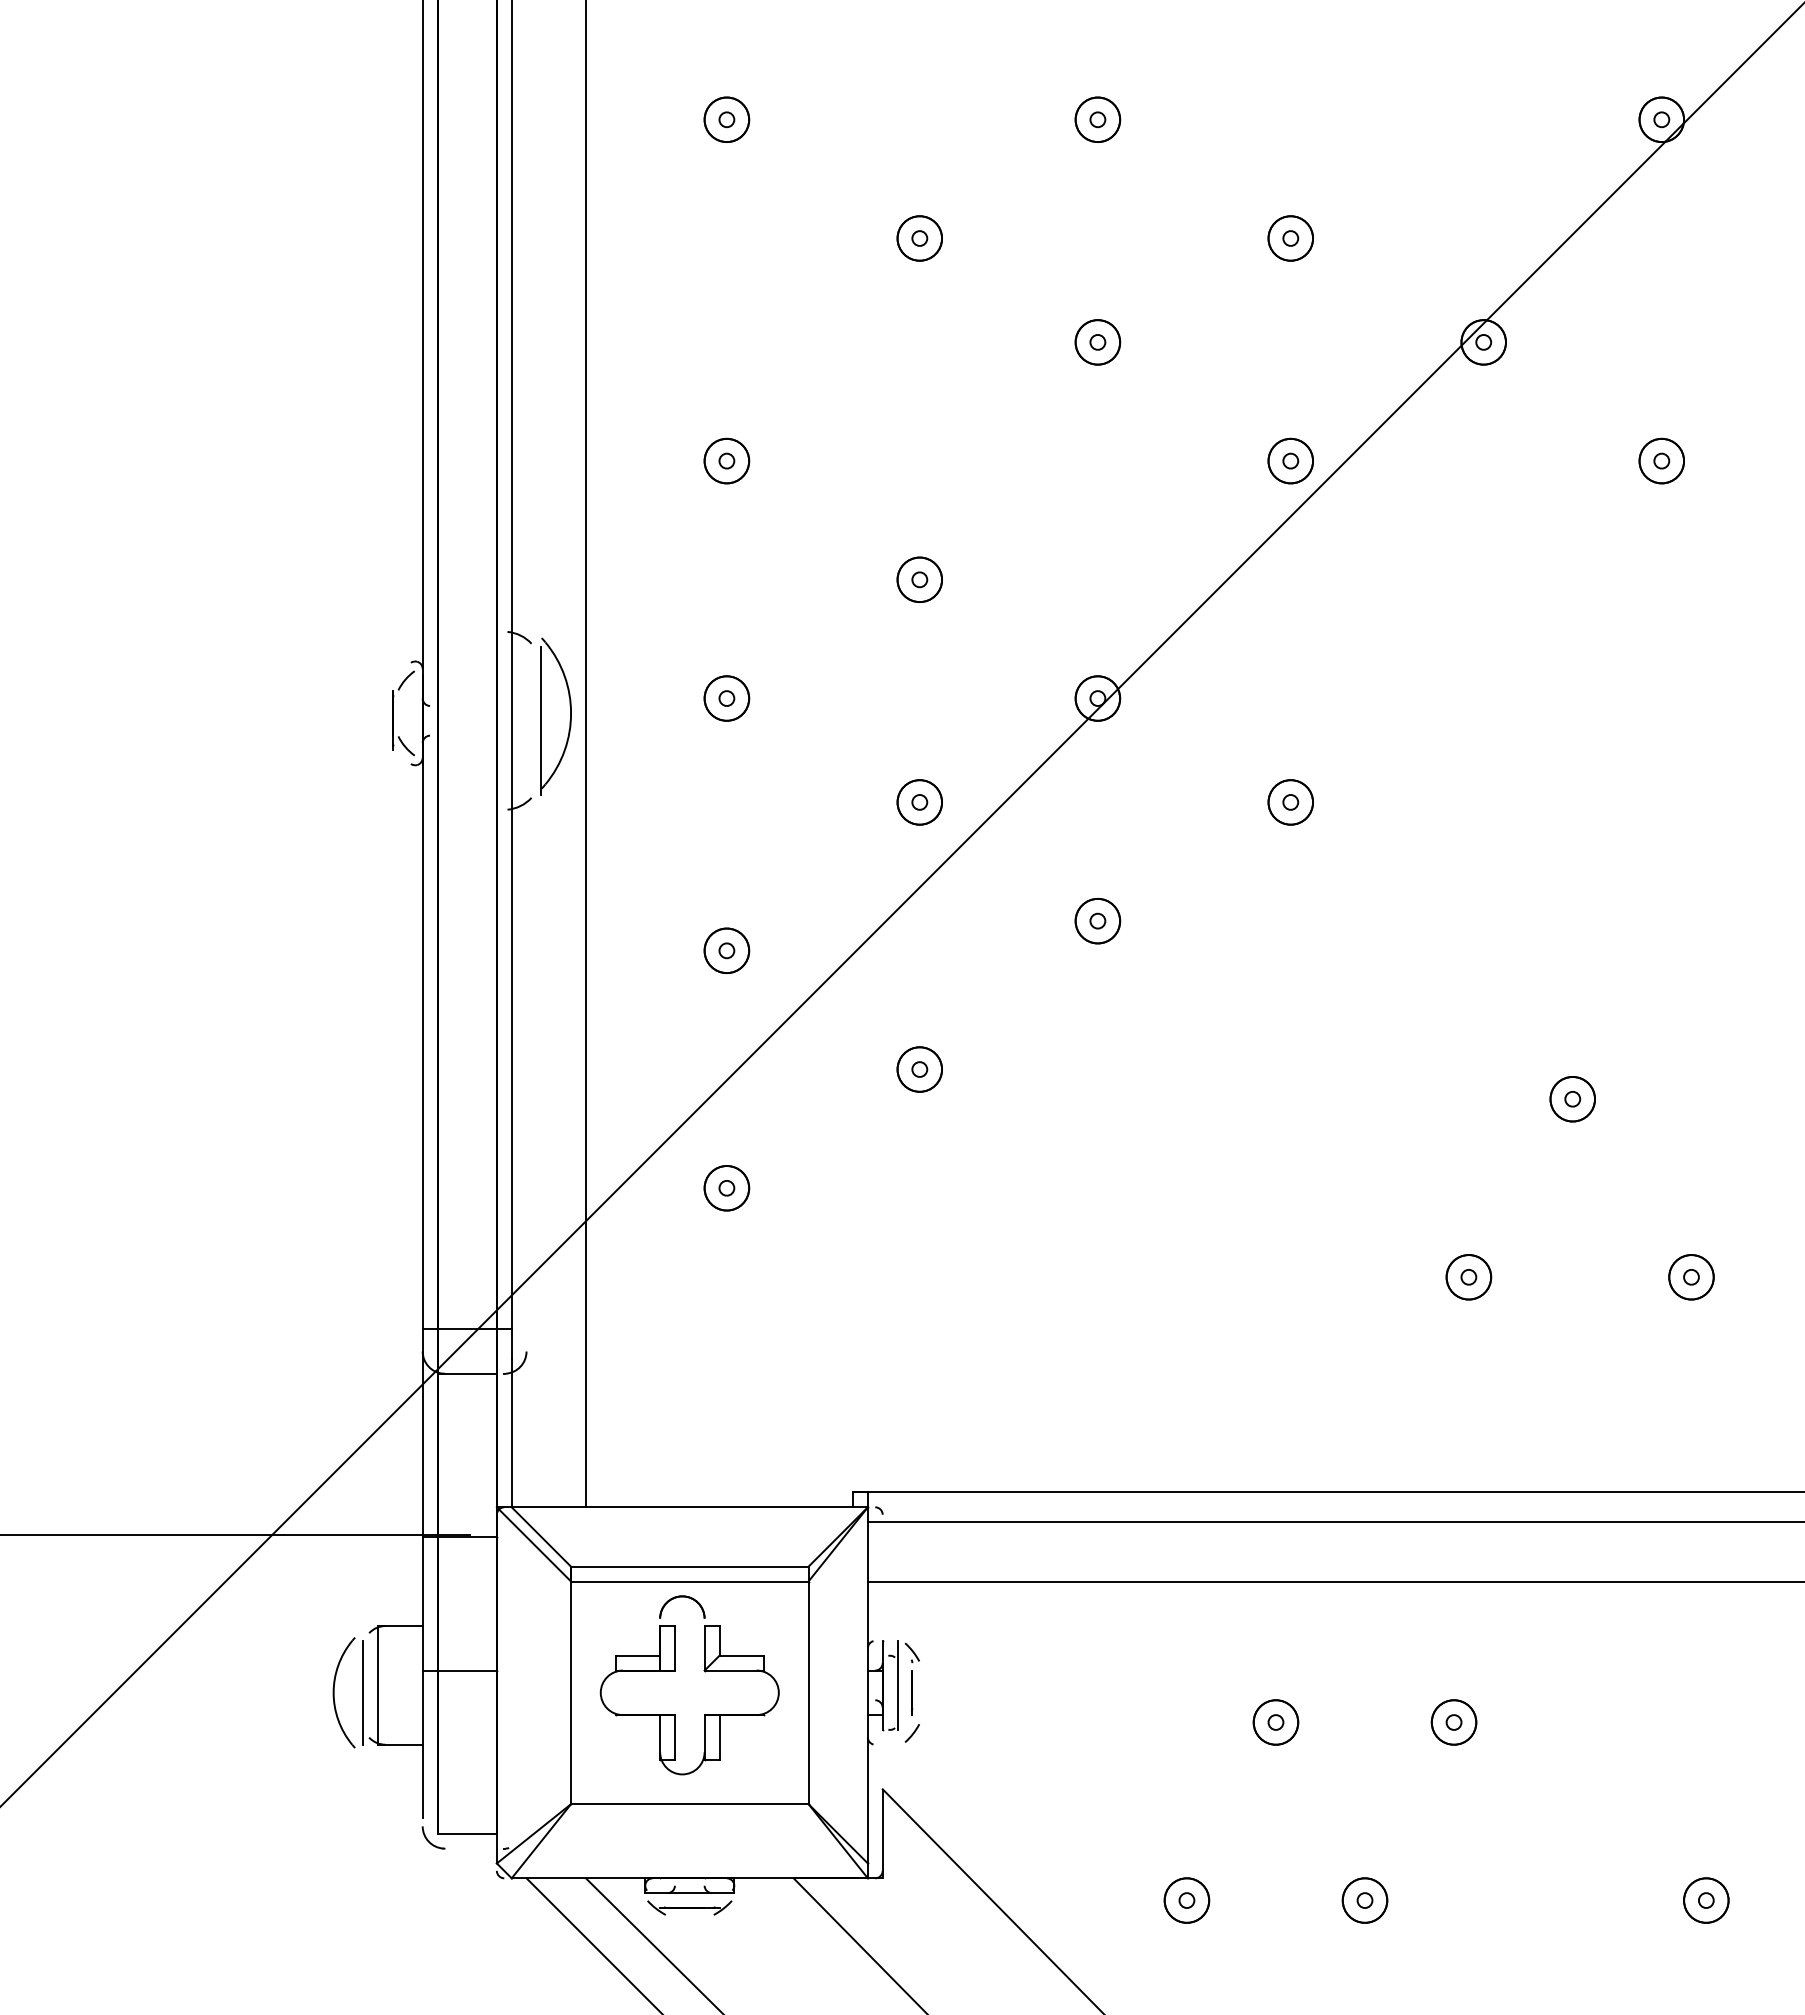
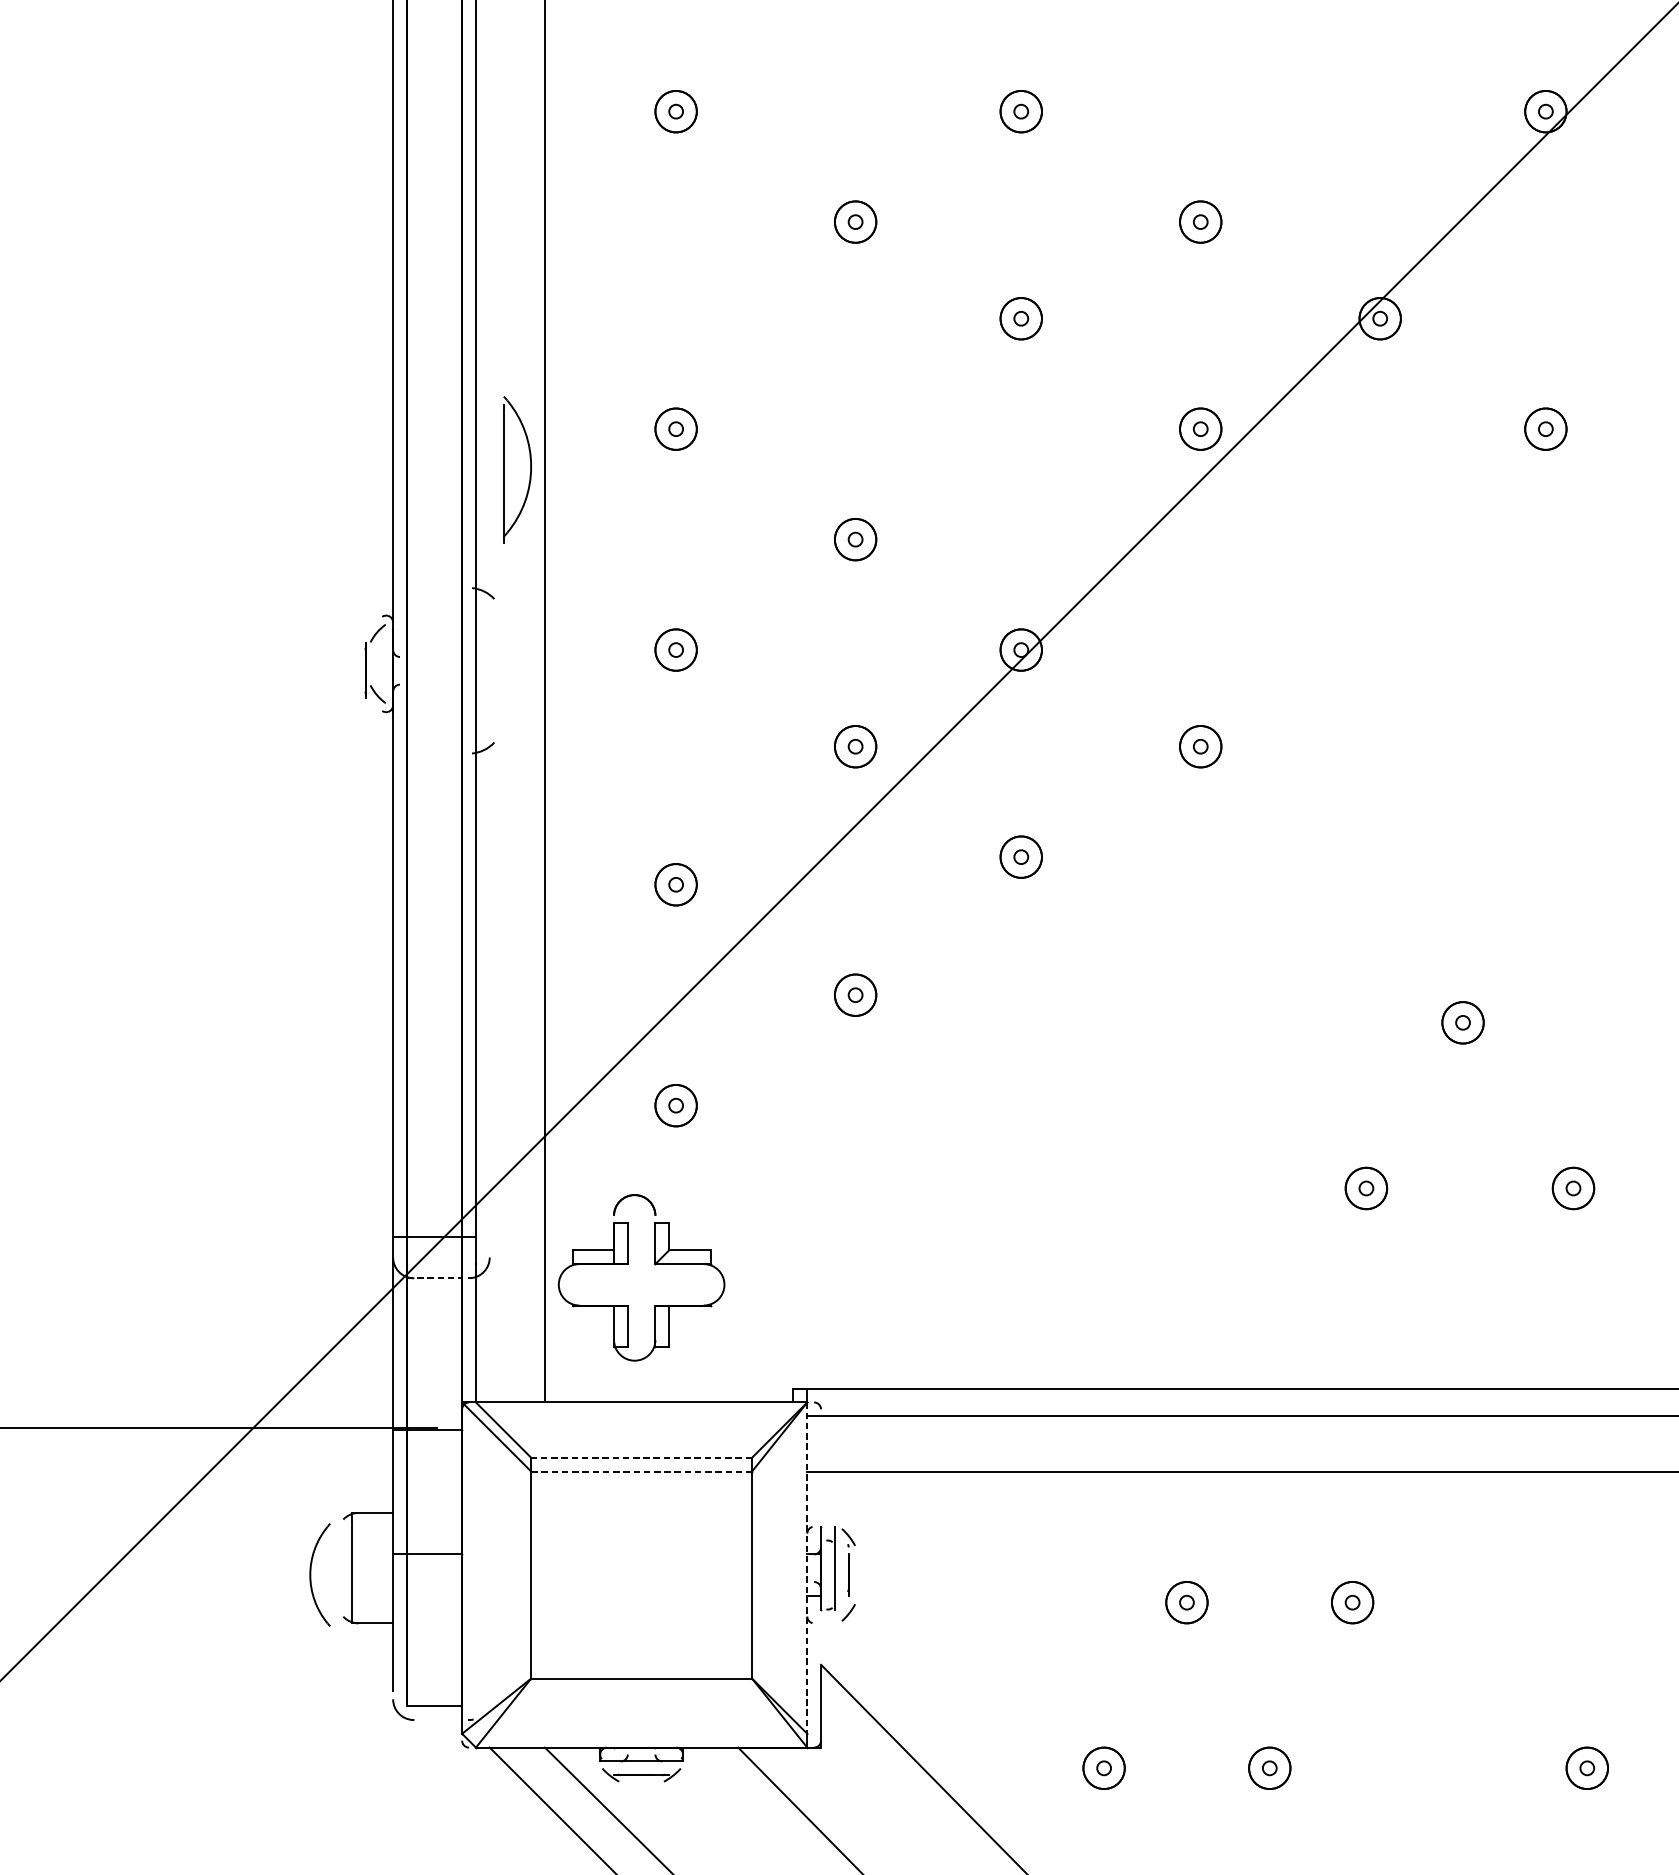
part: (541, 716) -> (503, 469), moved
line: (467, 1373) -> (434, 1277), solid -> dashed
line: (689, 1566) -> (641, 1457), solid -> dashed
line: (689, 1581) -> (641, 1471), solid -> dashed
part: (675, 1671) -> (628, 1264), moved
line: (867, 1685) -> (806, 1568), solid -> dashed
line: (363, 1692) -> (338, 1574), removed

